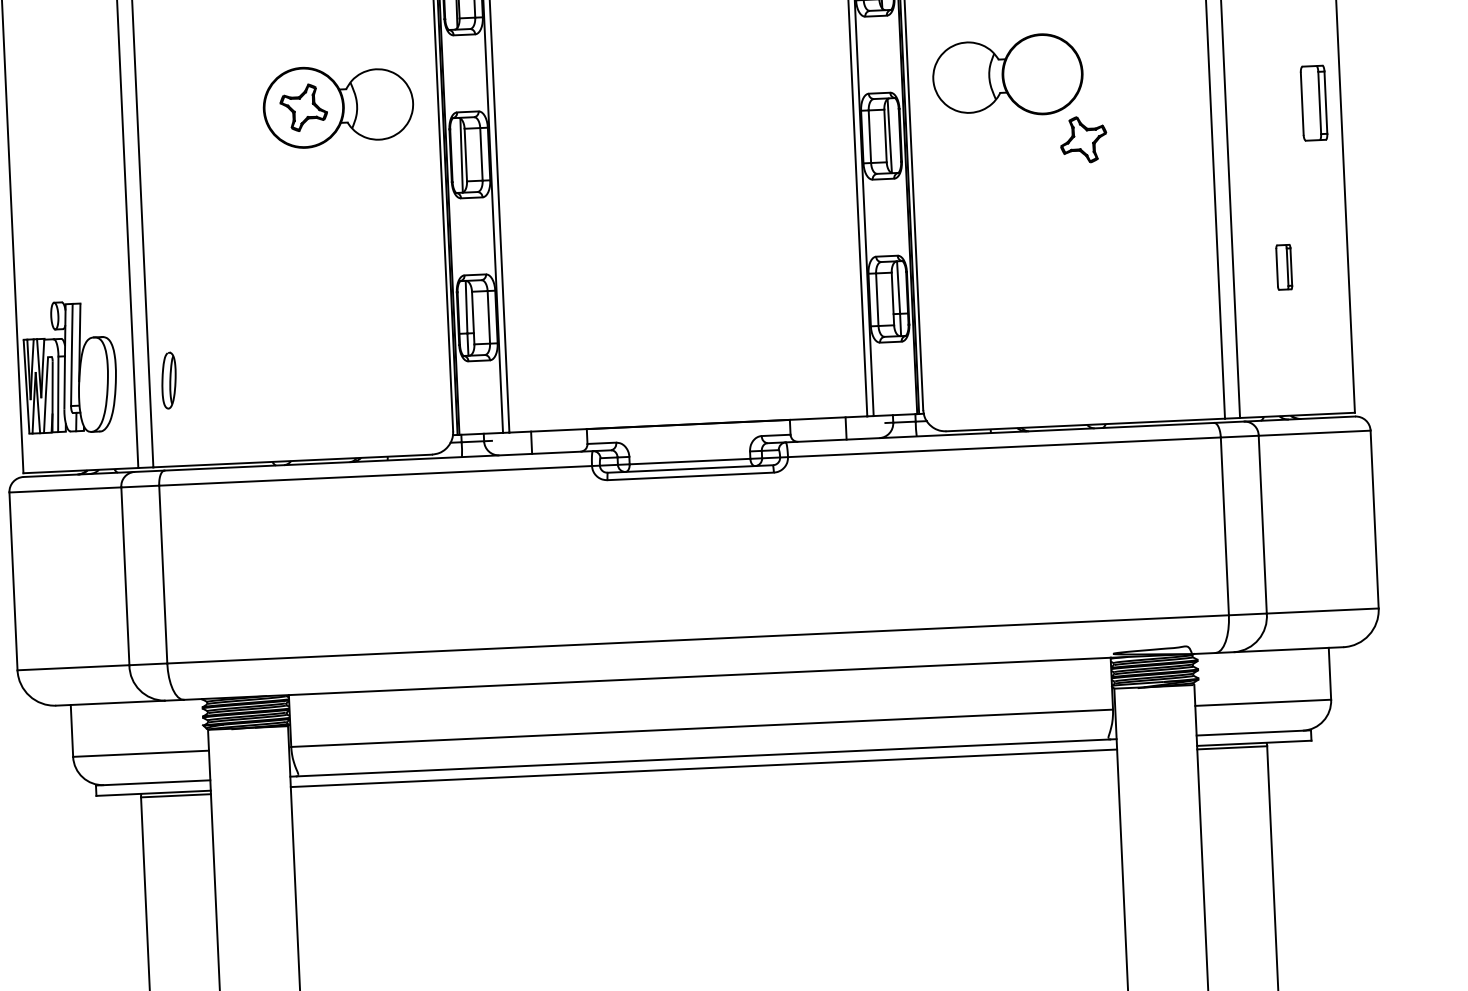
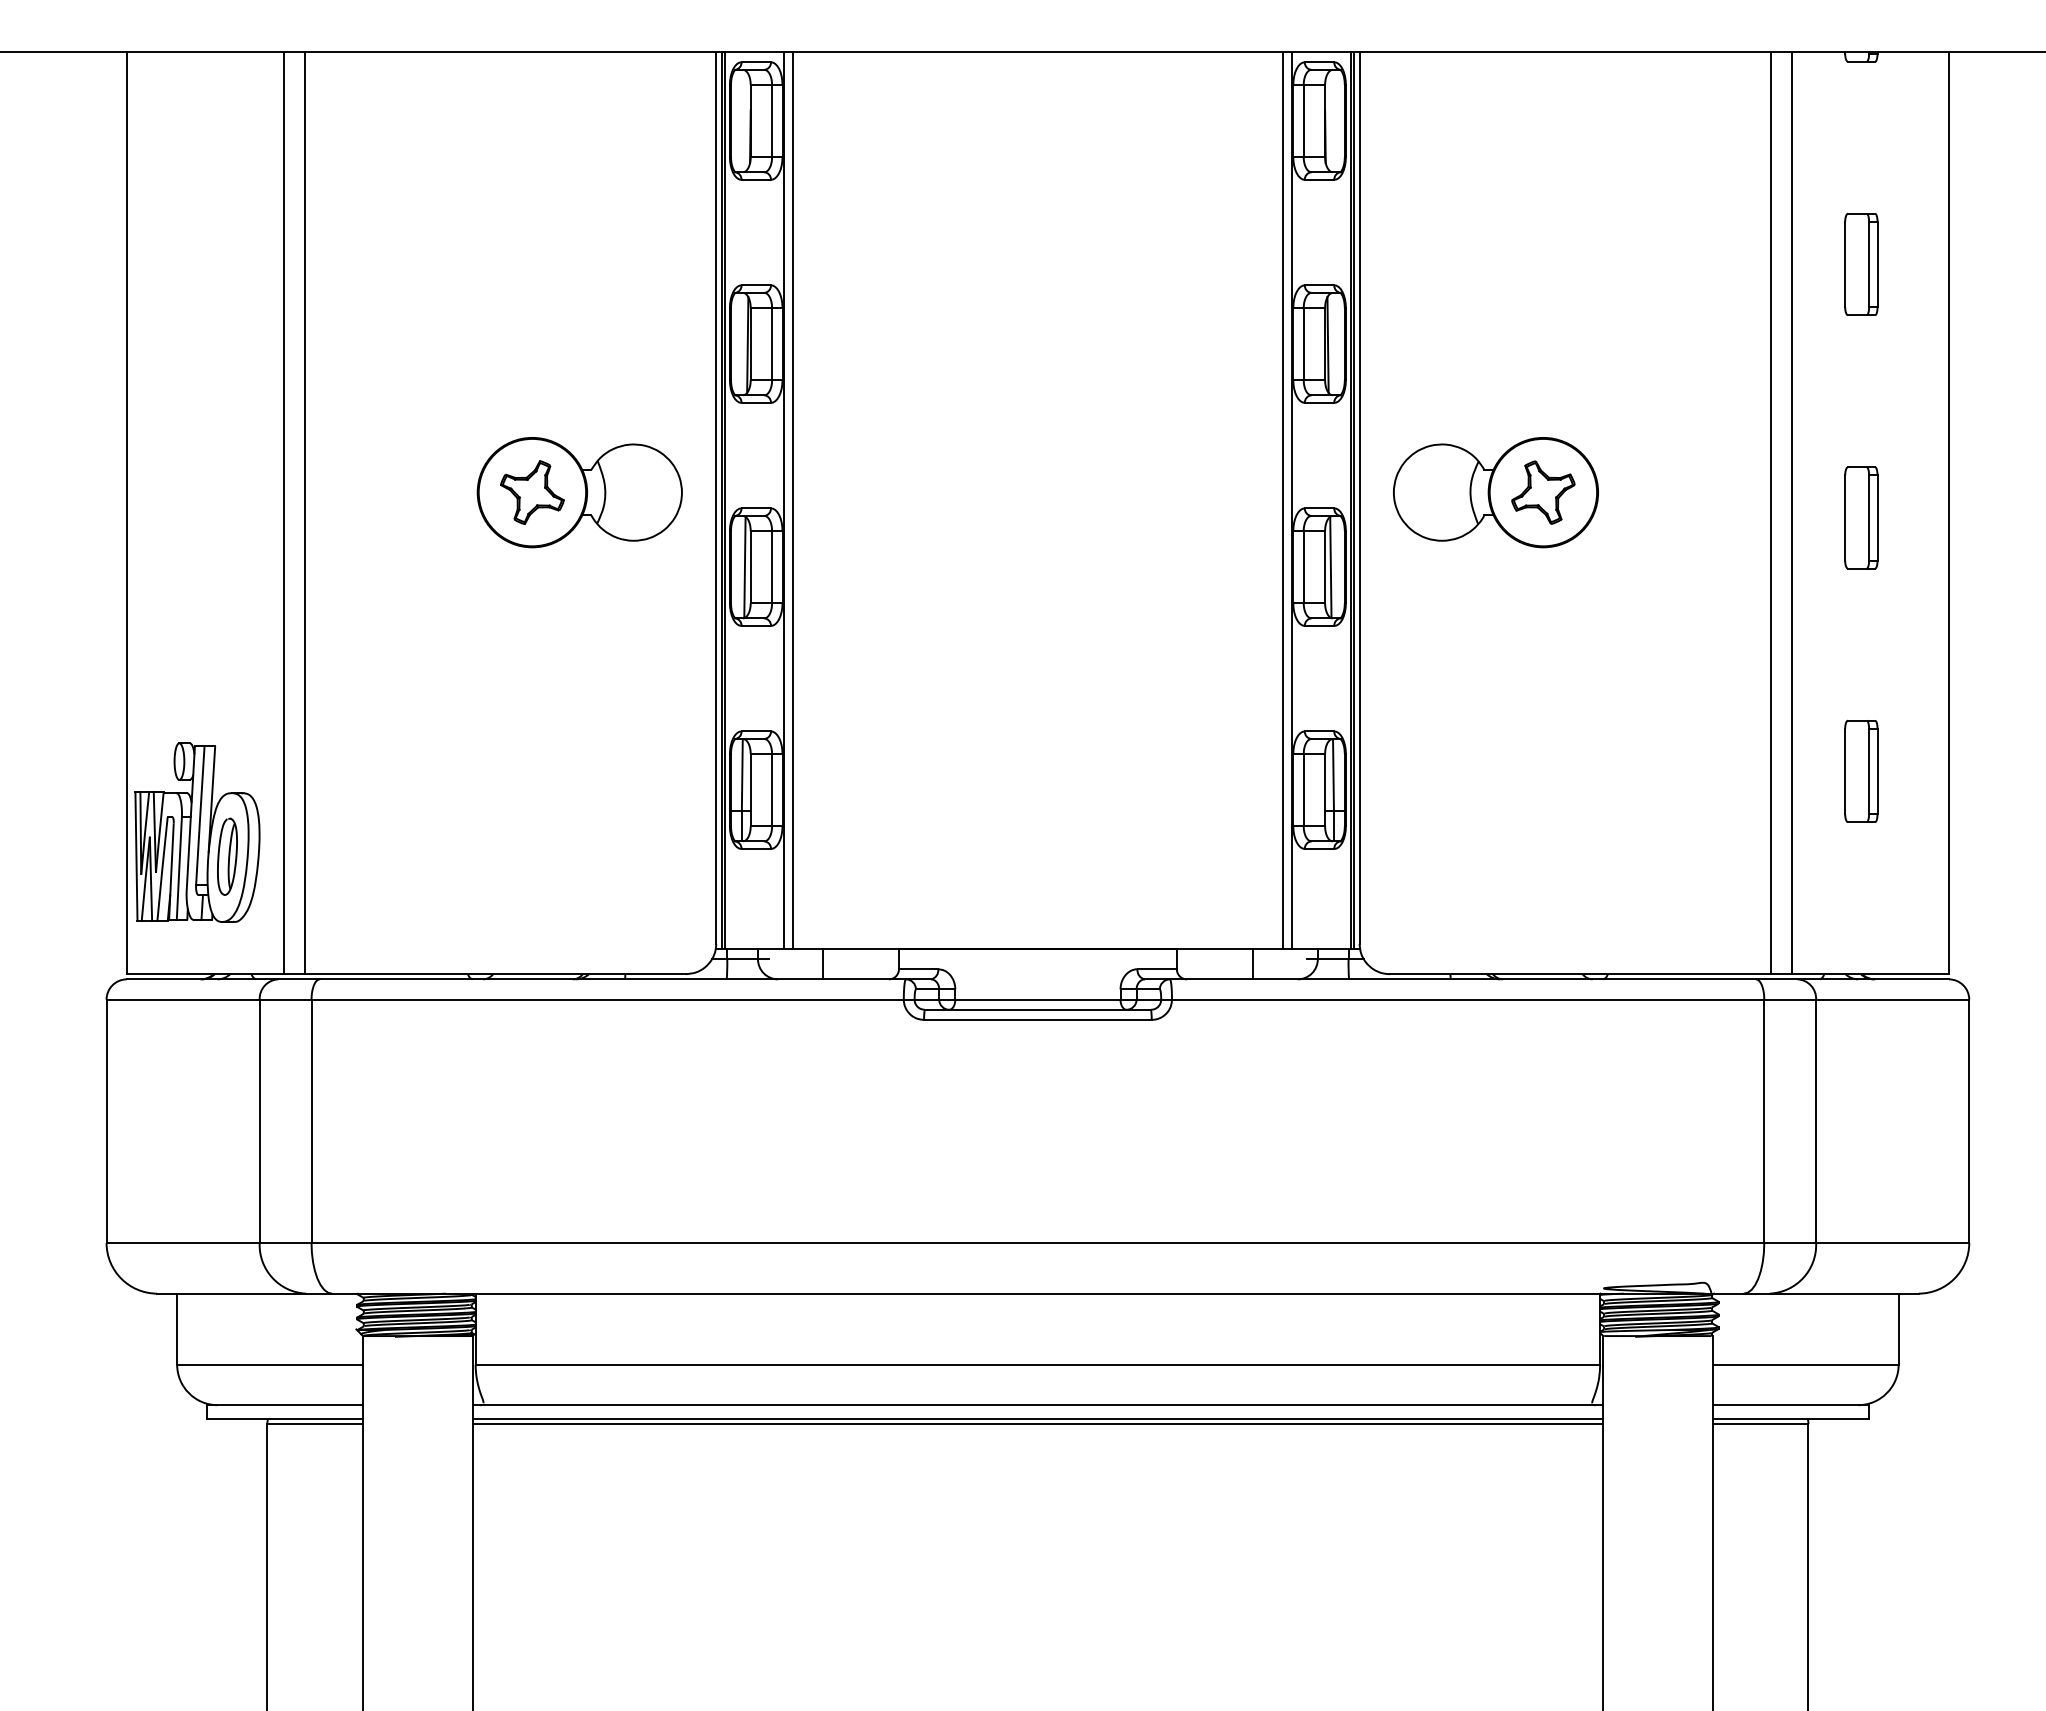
part: (1314, 102) -> (1861, 517), moved
part: (1083, 139) -> (1543, 492), moved
part: (1284, 266) -> (1861, 770), size x1.67
part: (169, 380) -> (227, 856), moved
line: (703, 772) -> (1037, 1424), added

